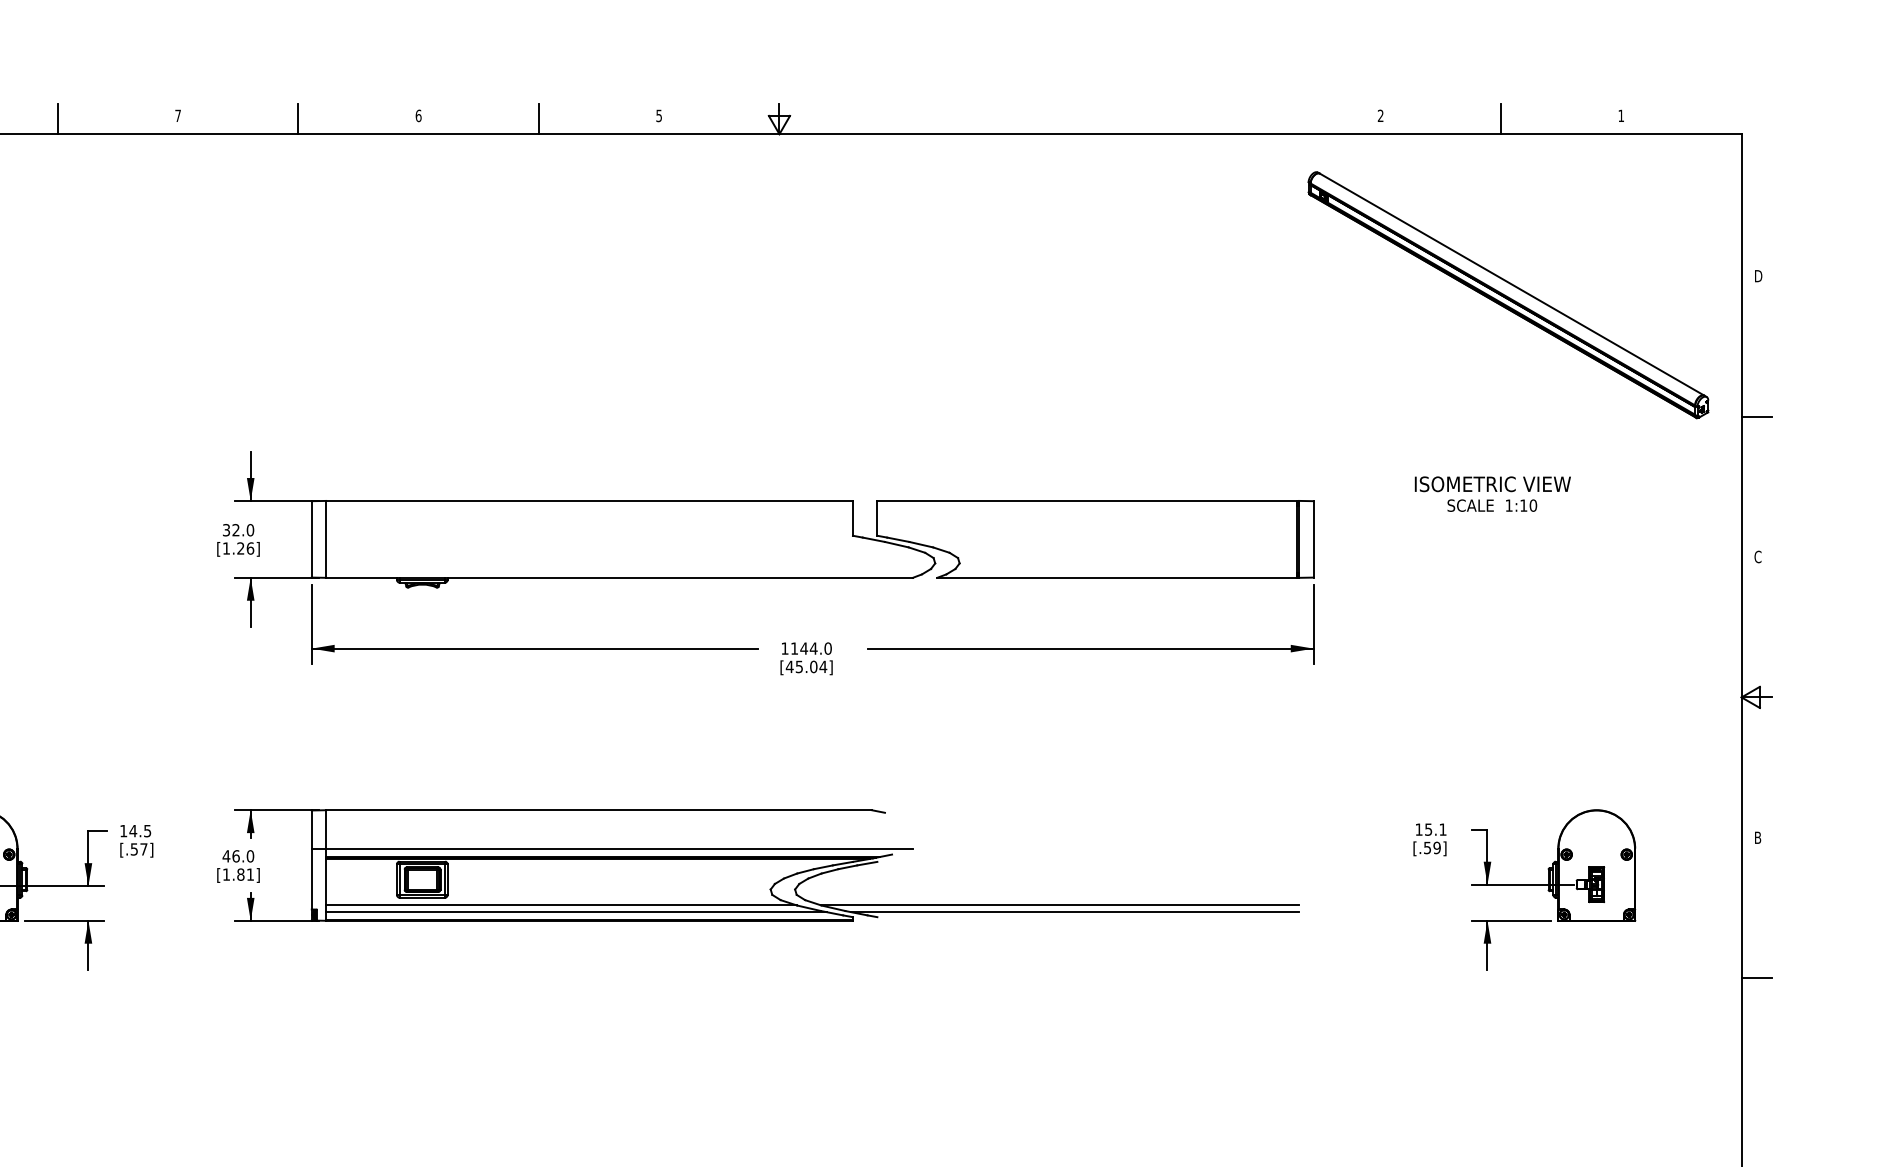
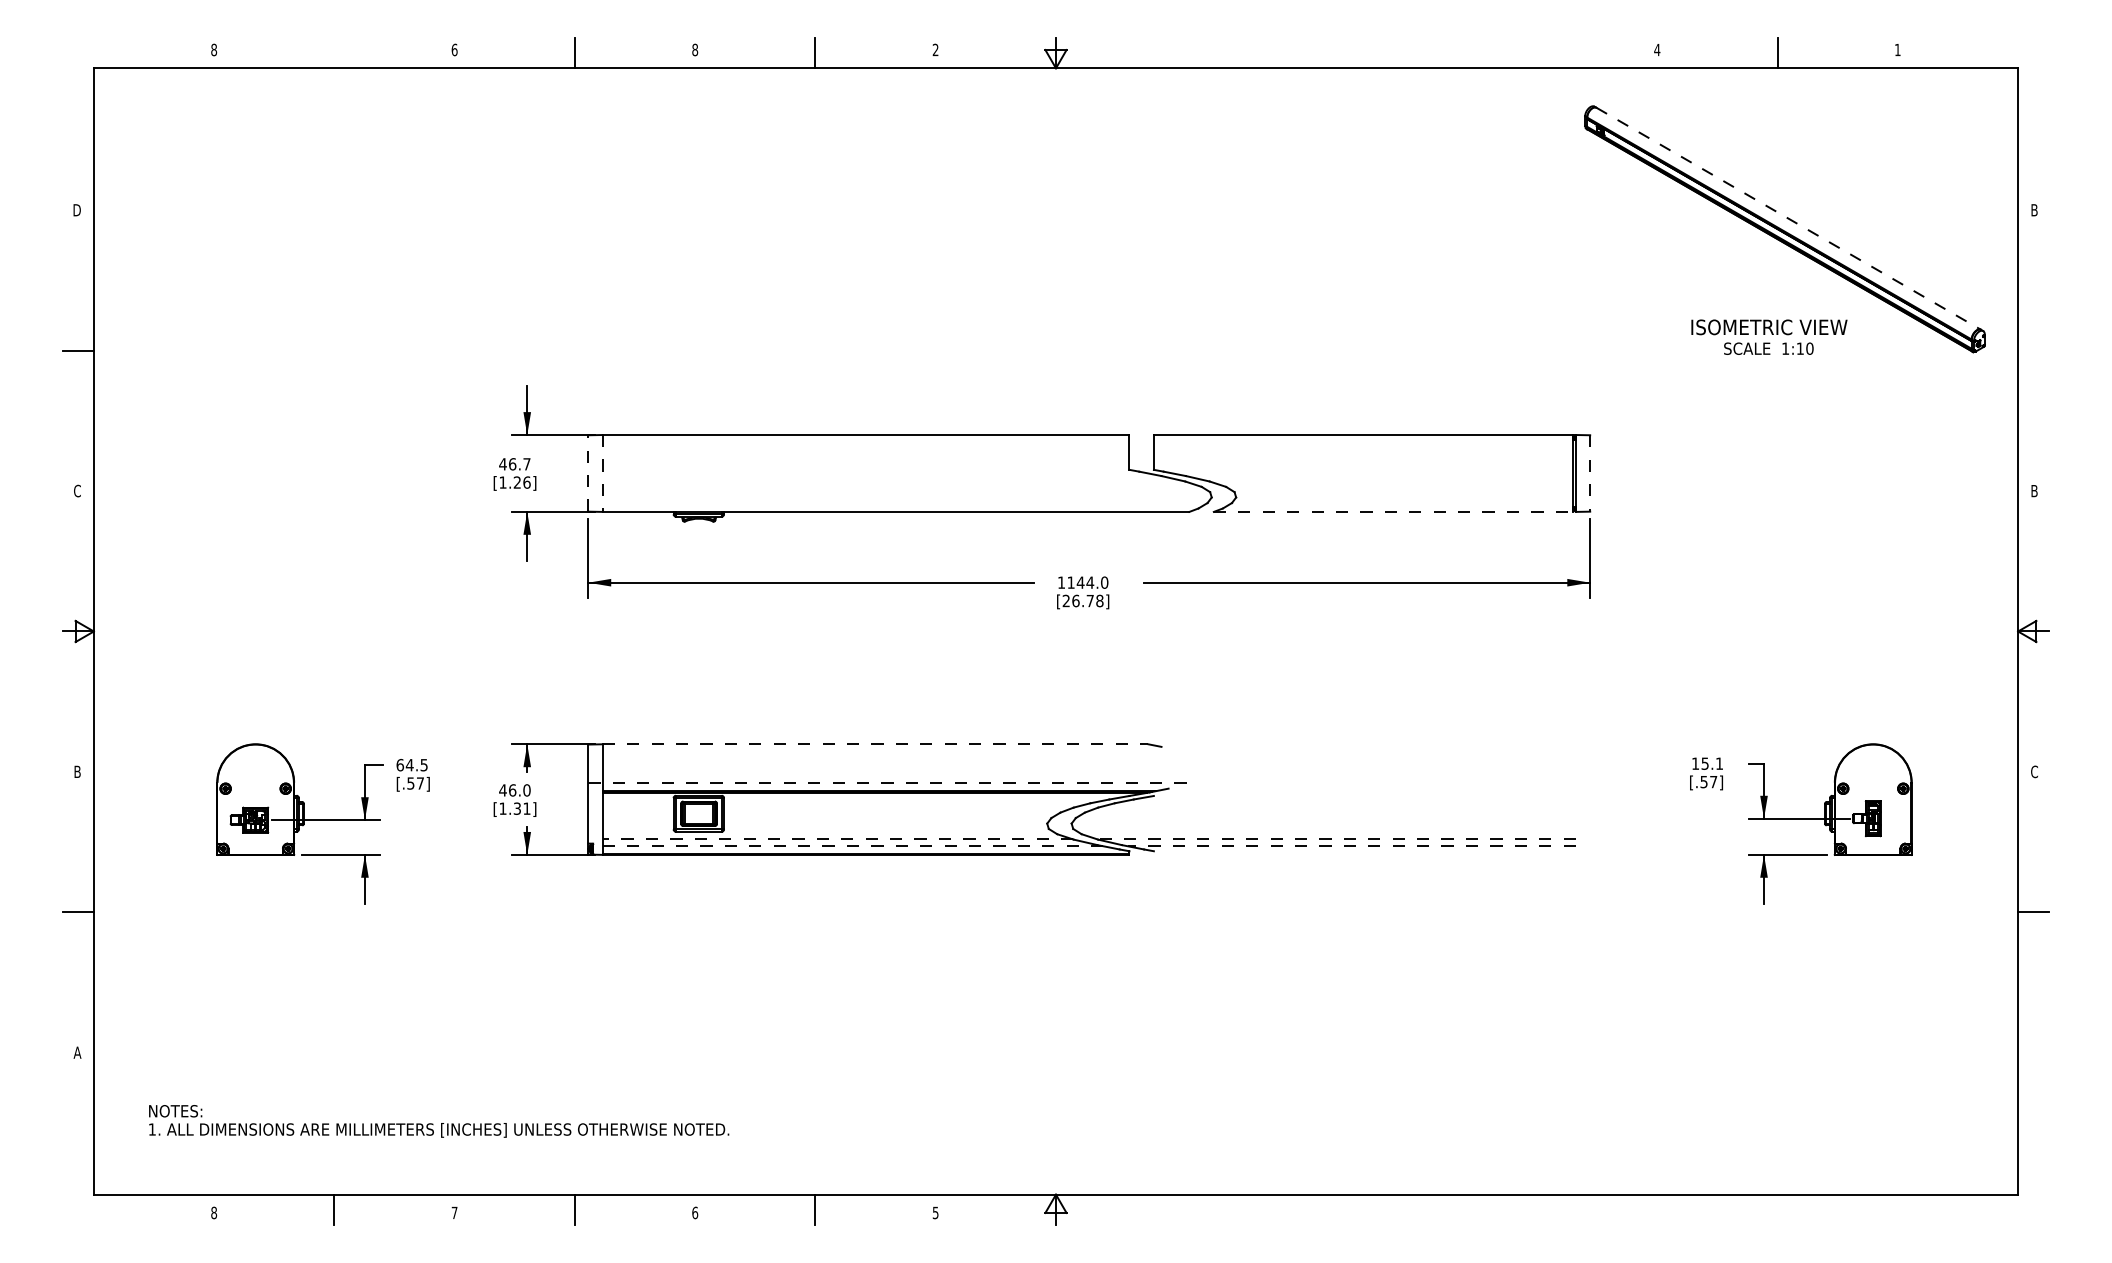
text: (177, 115) -> (454, 49), 7 -> 6
text: (418, 115) -> (695, 49), 6 -> 8
text: (658, 115) -> (935, 49), 5 -> 2
text: (1380, 115) -> (1657, 49), 2 -> 4
line: (57, 118) -> (334, 52), removed
text: (1758, 276) -> (2035, 210), D -> B
line: (1511, 284) -> (1788, 218), solid -> dashed
line: (1756, 416) -> (2033, 350), removed
text: (1492, 493) -> (1769, 336), moved
text: (237, 530) -> (514, 464), 32.0 -> 46.7
line: (311, 538) -> (588, 472), solid -> dashed
line: (325, 539) -> (602, 473), solid -> dashed
line: (1313, 539) -> (1590, 473), solid -> dashed
text: (1757, 556) -> (2034, 490), C -> B
line: (1117, 577) -> (1394, 511), solid -> dashed
text: (805, 666) -> (1082, 600), [45.04] -> [26.78]
line: (598, 810) -> (875, 744), solid -> dashed
text: (123, 830) -> (400, 764), 14.5 -> 64.5
text: (1757, 837) -> (2034, 771), B -> C
text: (1436, 847) -> (1713, 781), [.59] -> [.57]
line: (611, 848) -> (888, 782), solid -> dashed
text: (240, 874) -> (517, 808), [1.81] -> [1.31]
line: (560, 905) -> (837, 839), solid -> dashed
line: (1059, 905) -> (1336, 839), solid -> dashed
line: (575, 912) -> (852, 846), solid -> dashed
line: (1074, 912) -> (1351, 846), solid -> dashed

